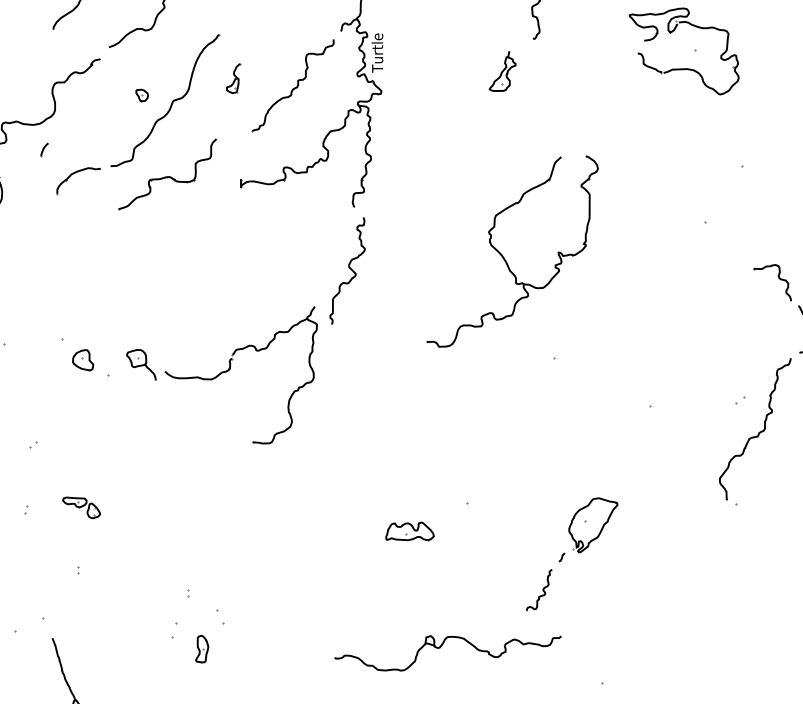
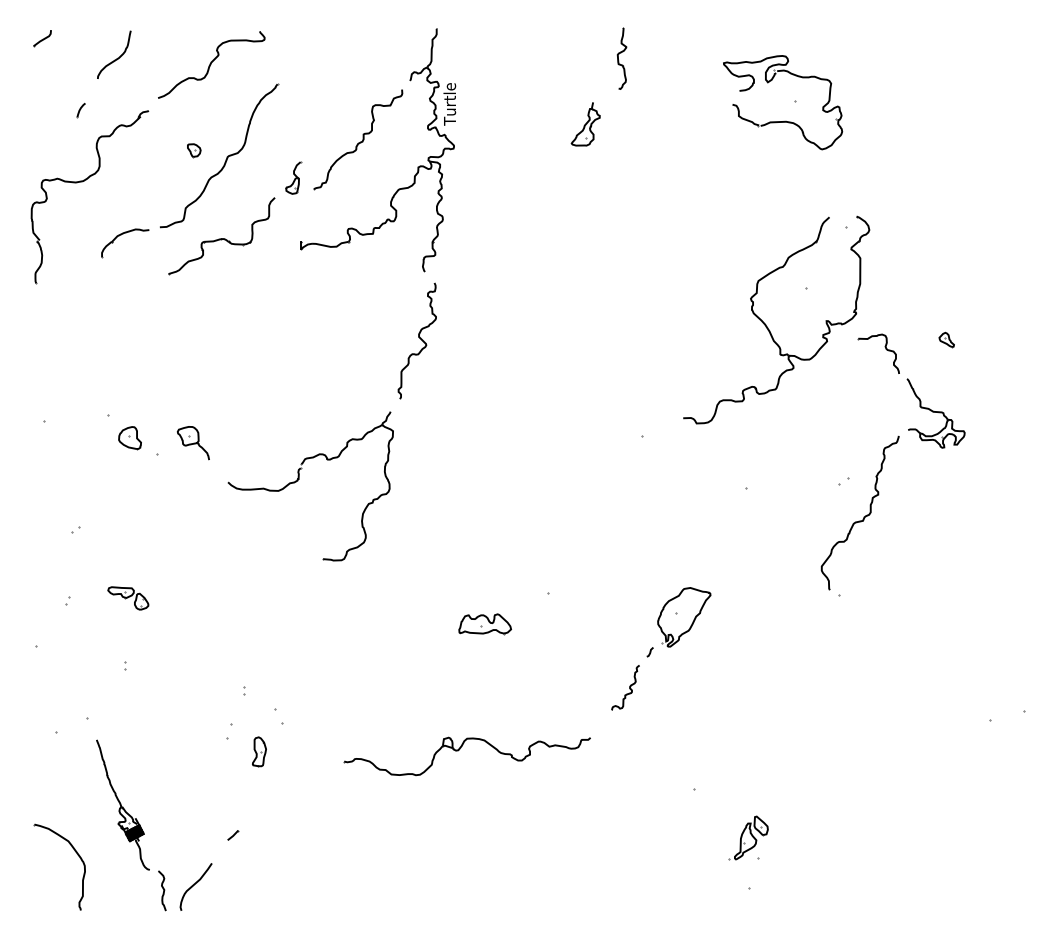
part: (233, 78) -> (293, 177), moved
part: (43, 149) -> (80, 110), moved
part: (503, 255) -> (766, 324), moved
part: (229, 370) -> (298, 481), moved
part: (441, 646) -> (460, 749), moved

